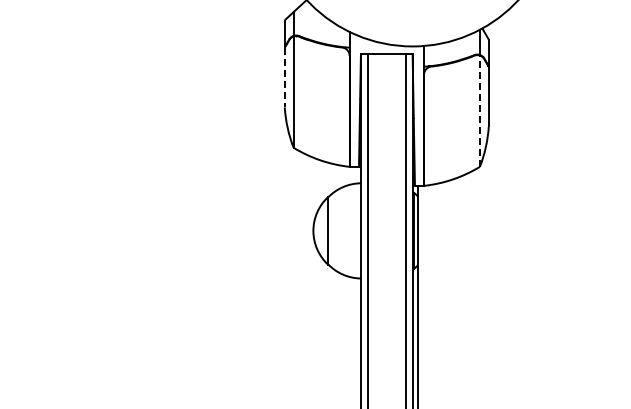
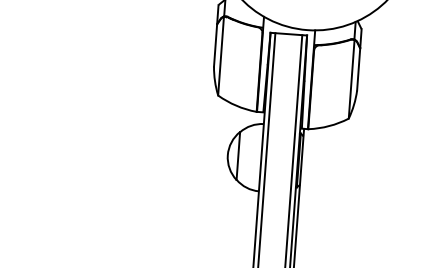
line: (284, 77) -> (215, 45), dashed -> solid
line: (479, 111) -> (351, 79), dashed -> solid

